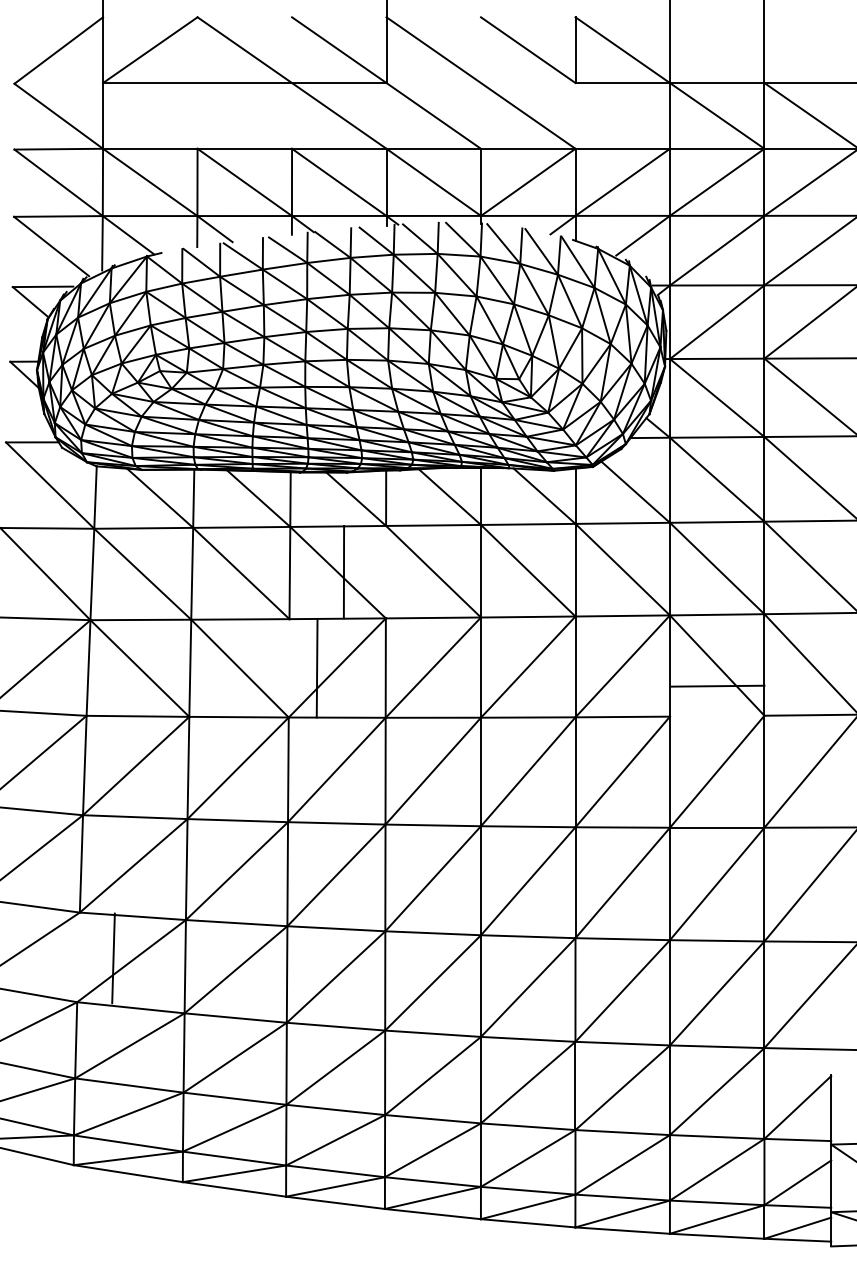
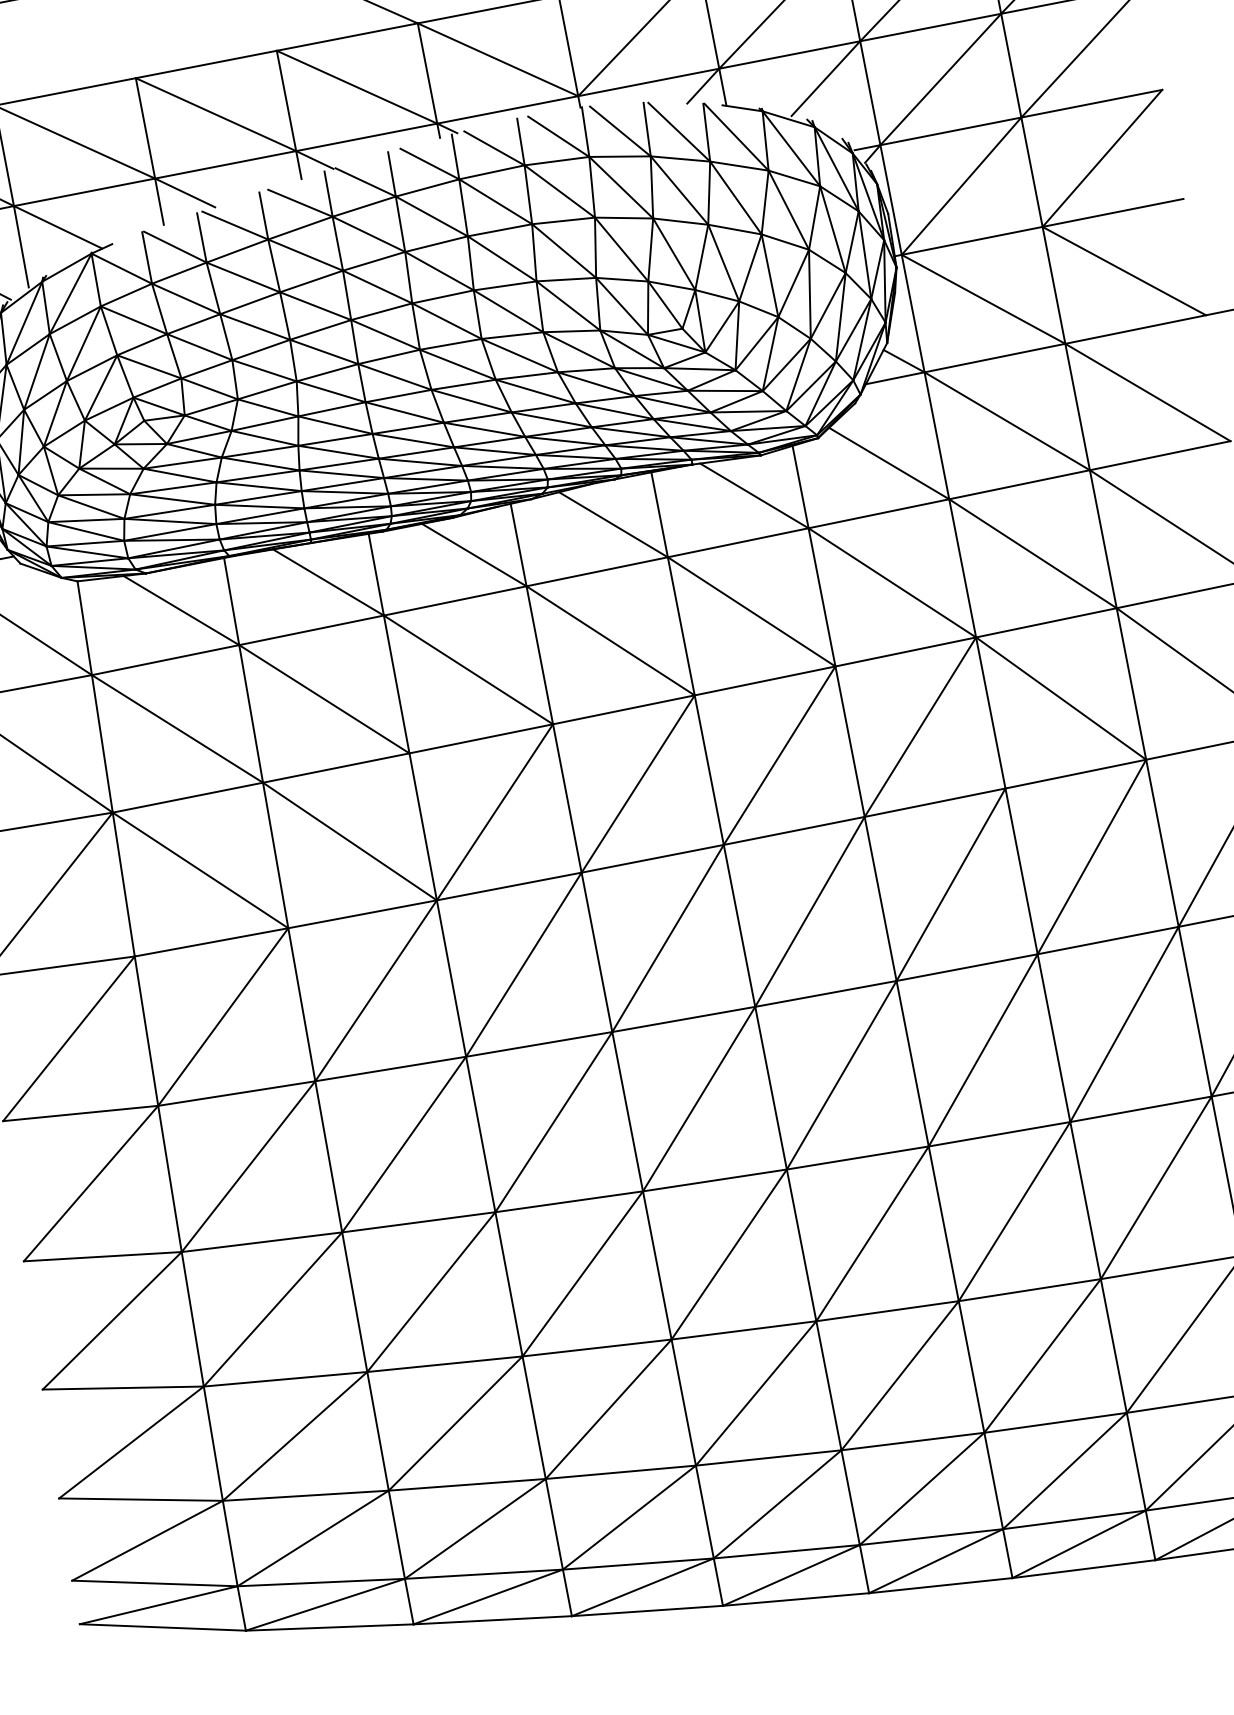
line: (343, 571) -> (538, 654), moved
line: (316, 668) -> (422, 827), moved
line: (716, 685) -> (1074, 773), moved
line: (113, 958) -> (192, 1319), moved

